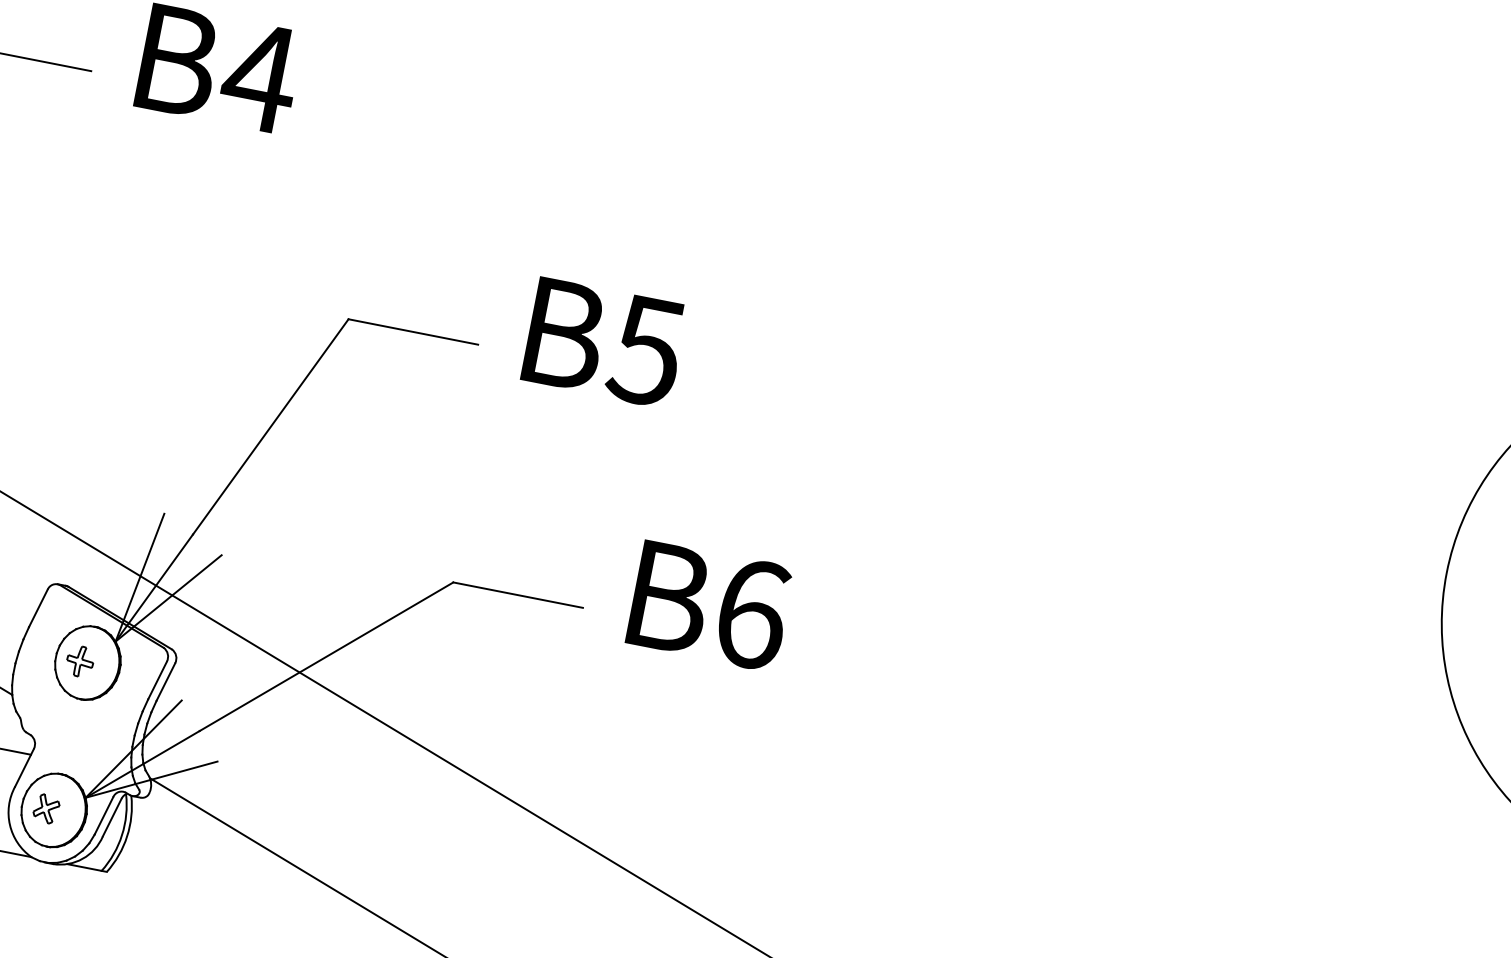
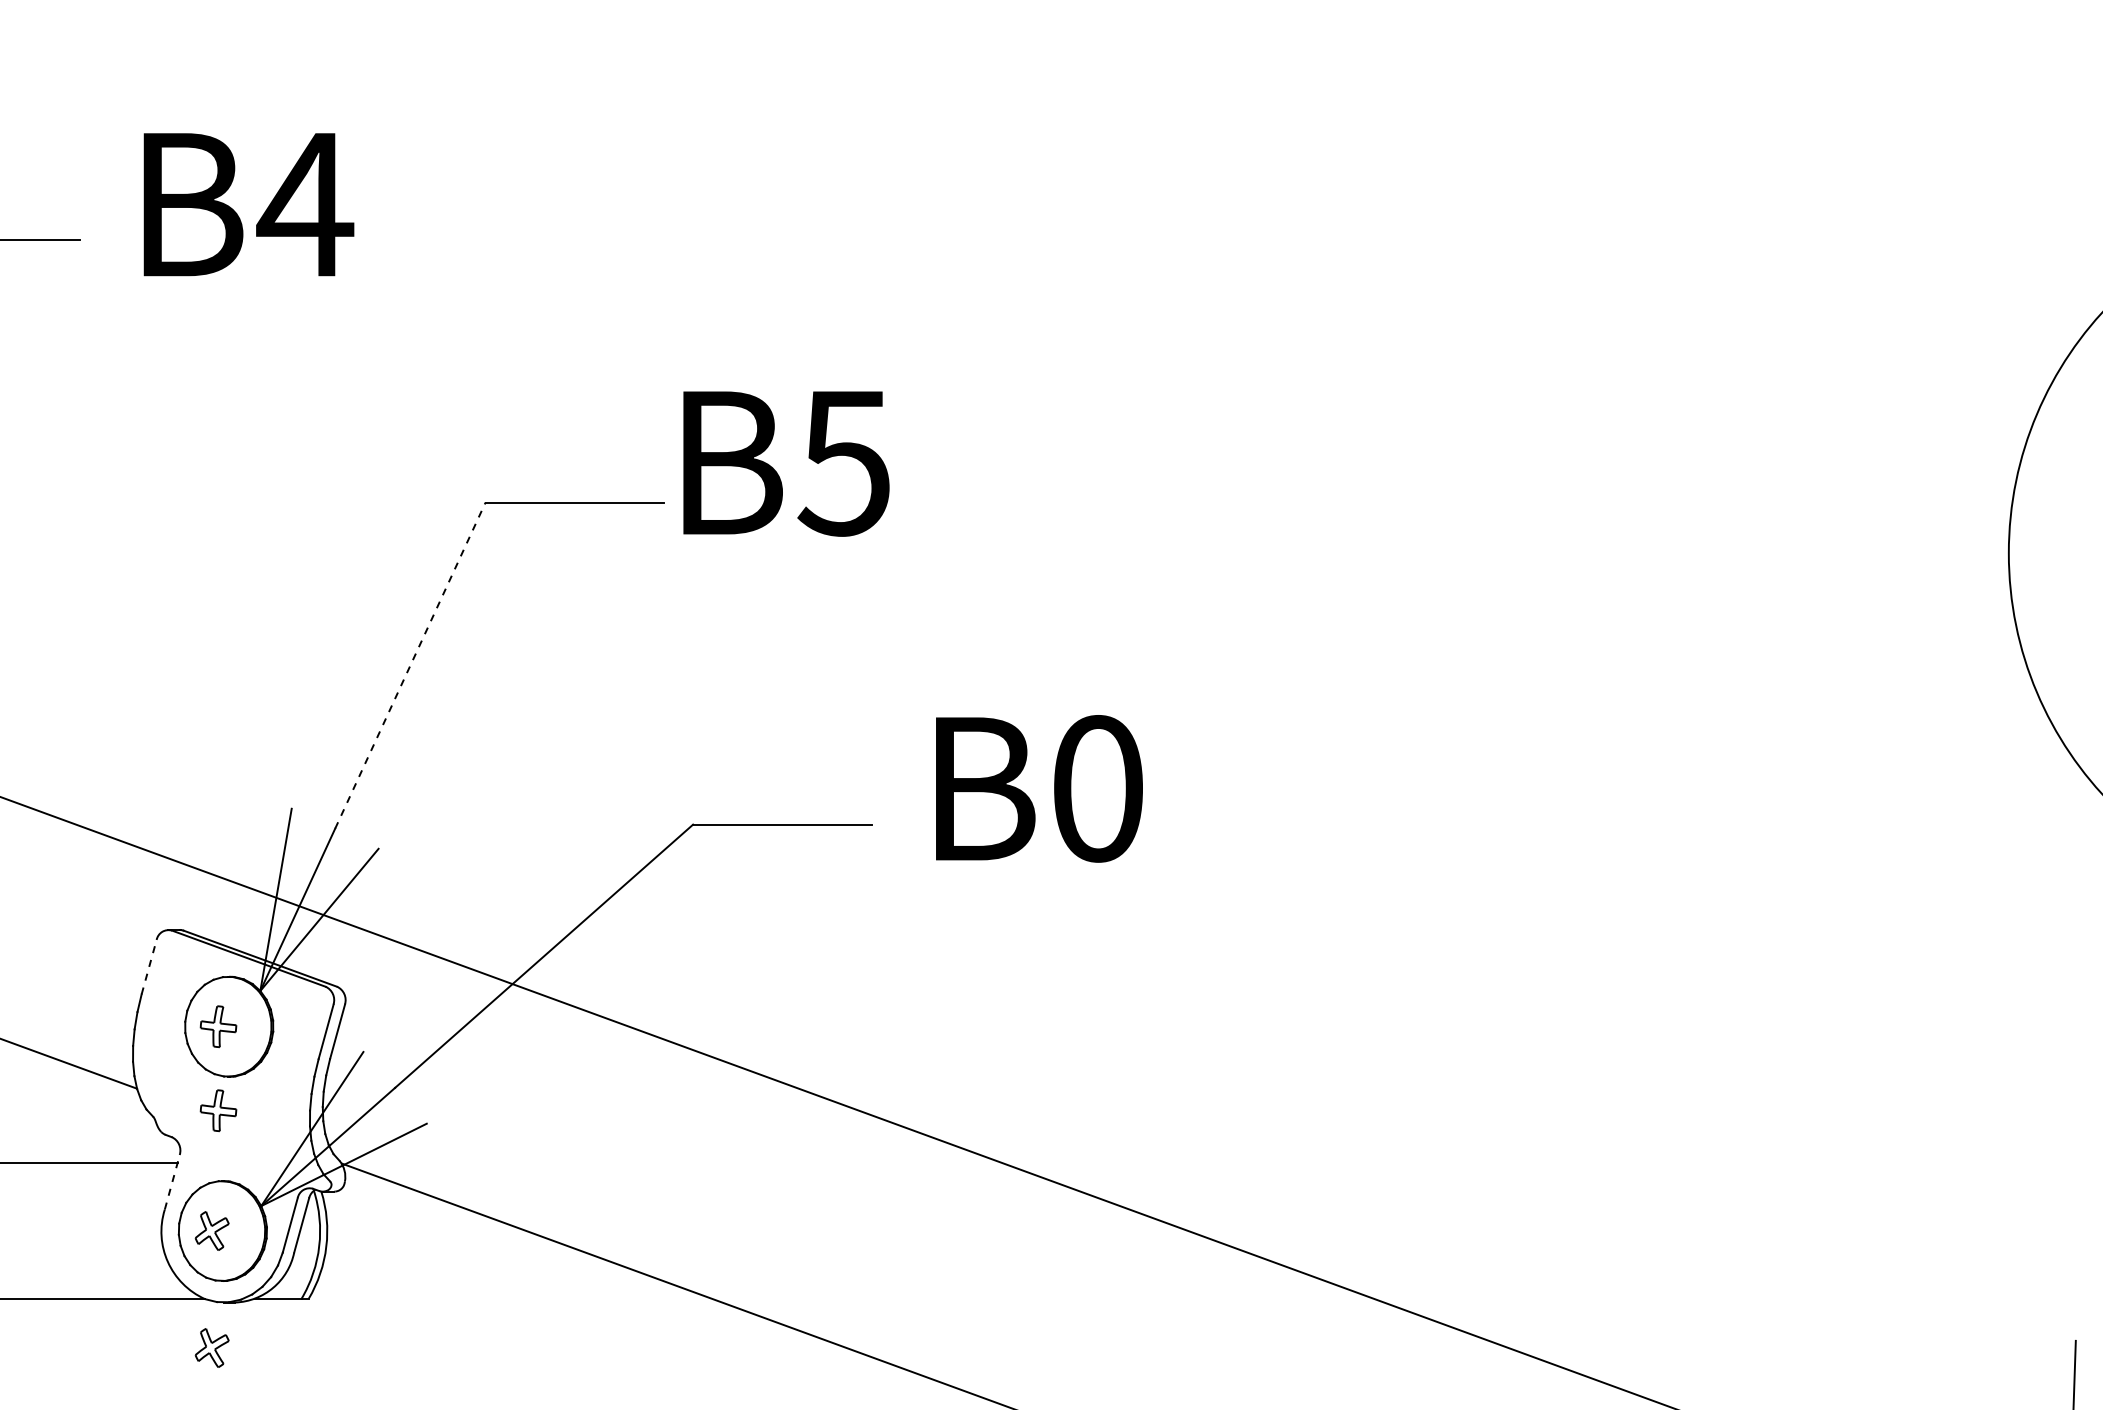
text: (604, 342) -> (786, 463), moved
line: (270, 426) -> (410, 665), solid -> dashed
line: (38, 608) -> (149, 966), solid -> dashed
text: (753, 614) -> (1099, 788), B6 -> B0
part: (68, 722) -> (218, 1110), added
line: (24, 767) -> (172, 1181), solid -> dashed
part: (29, 893) -> (211, 1347), added

